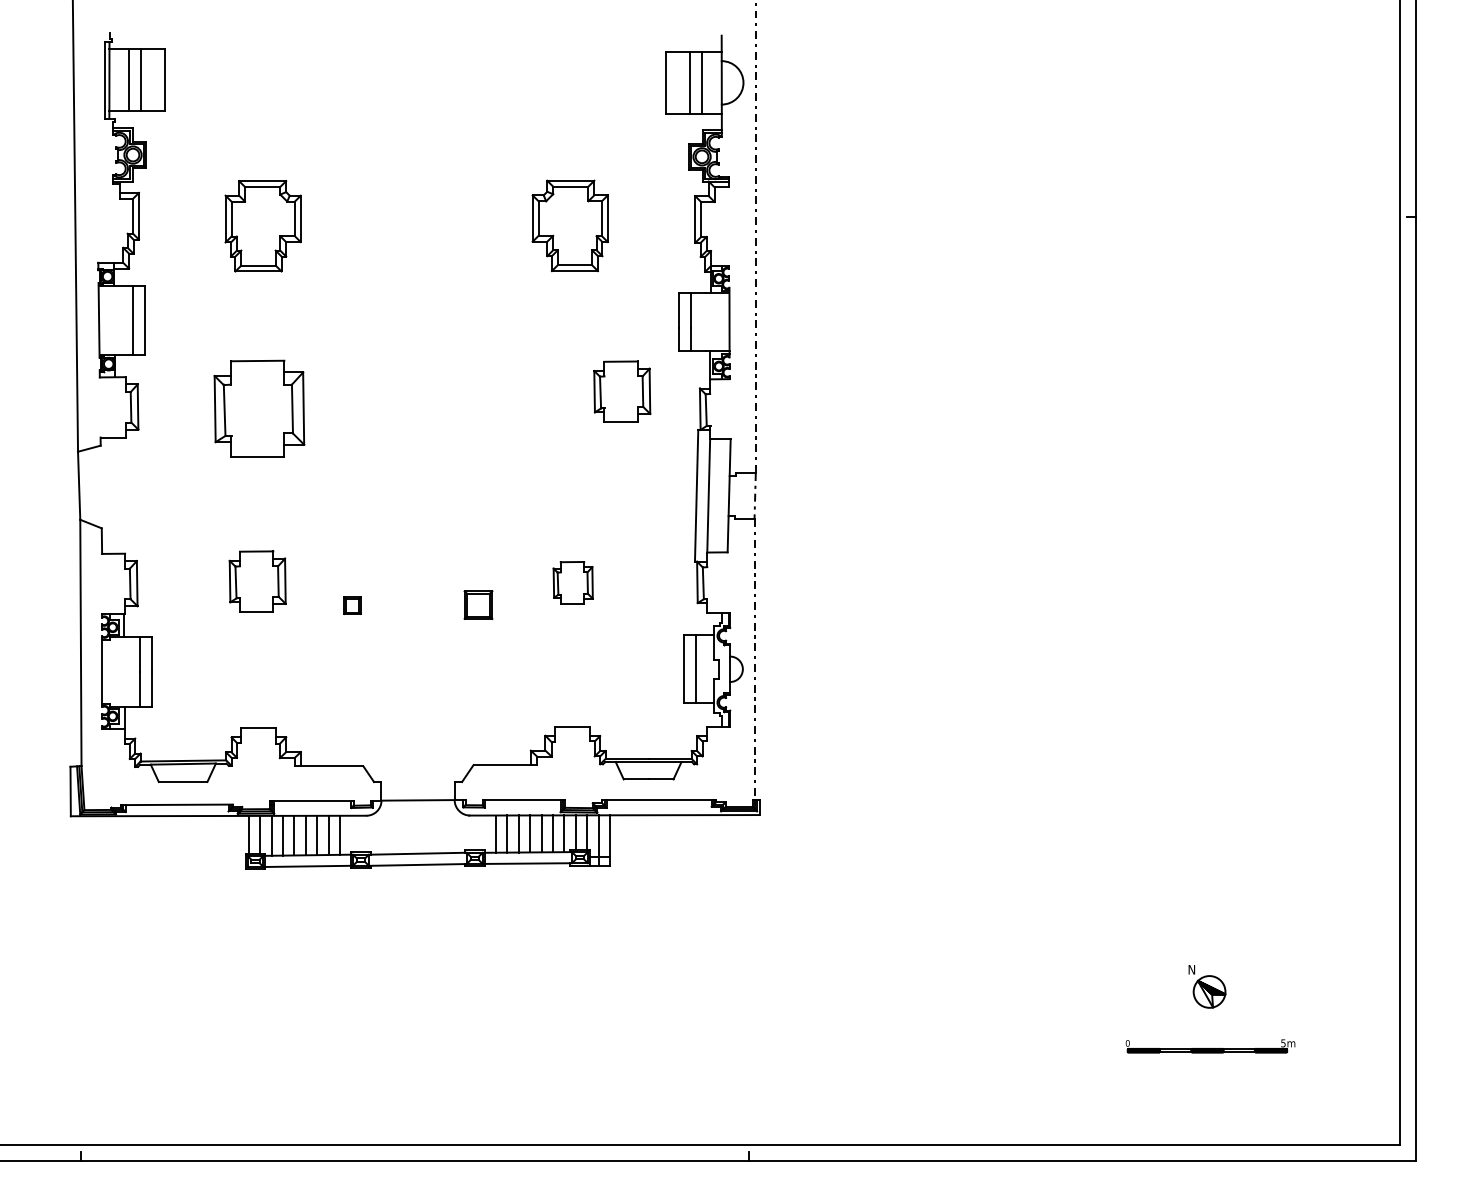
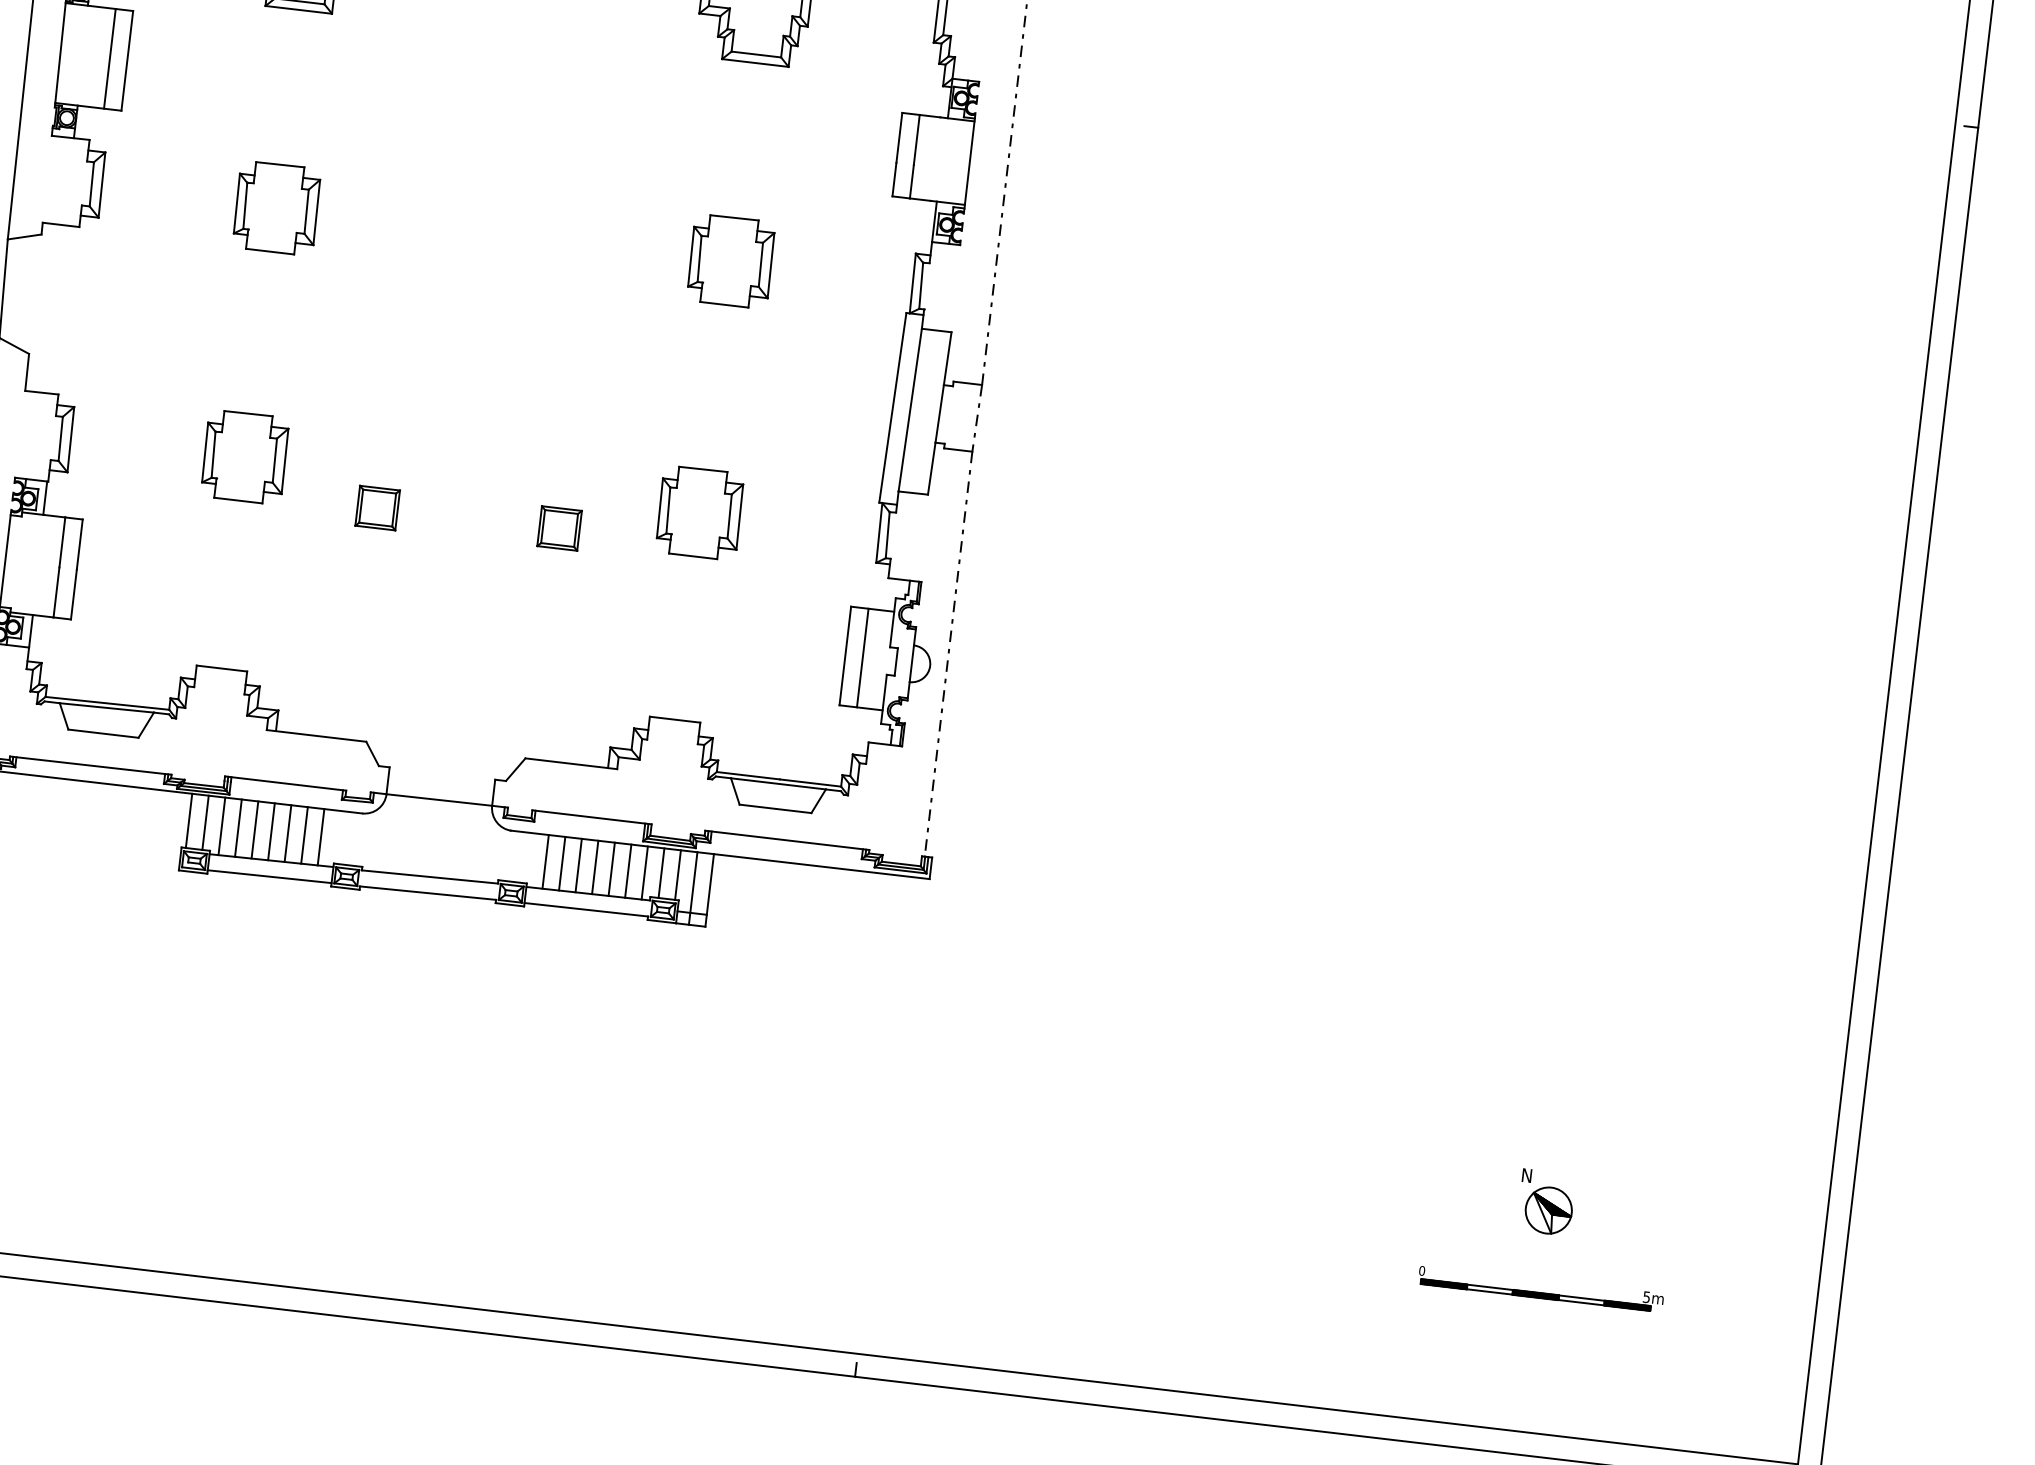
part: (622, 391) -> (731, 261), moved
part: (259, 408) -> (276, 207), size x0.62
part: (573, 582) -> (700, 512), size x1.43
part: (352, 605) -> (377, 507), size x1.67

